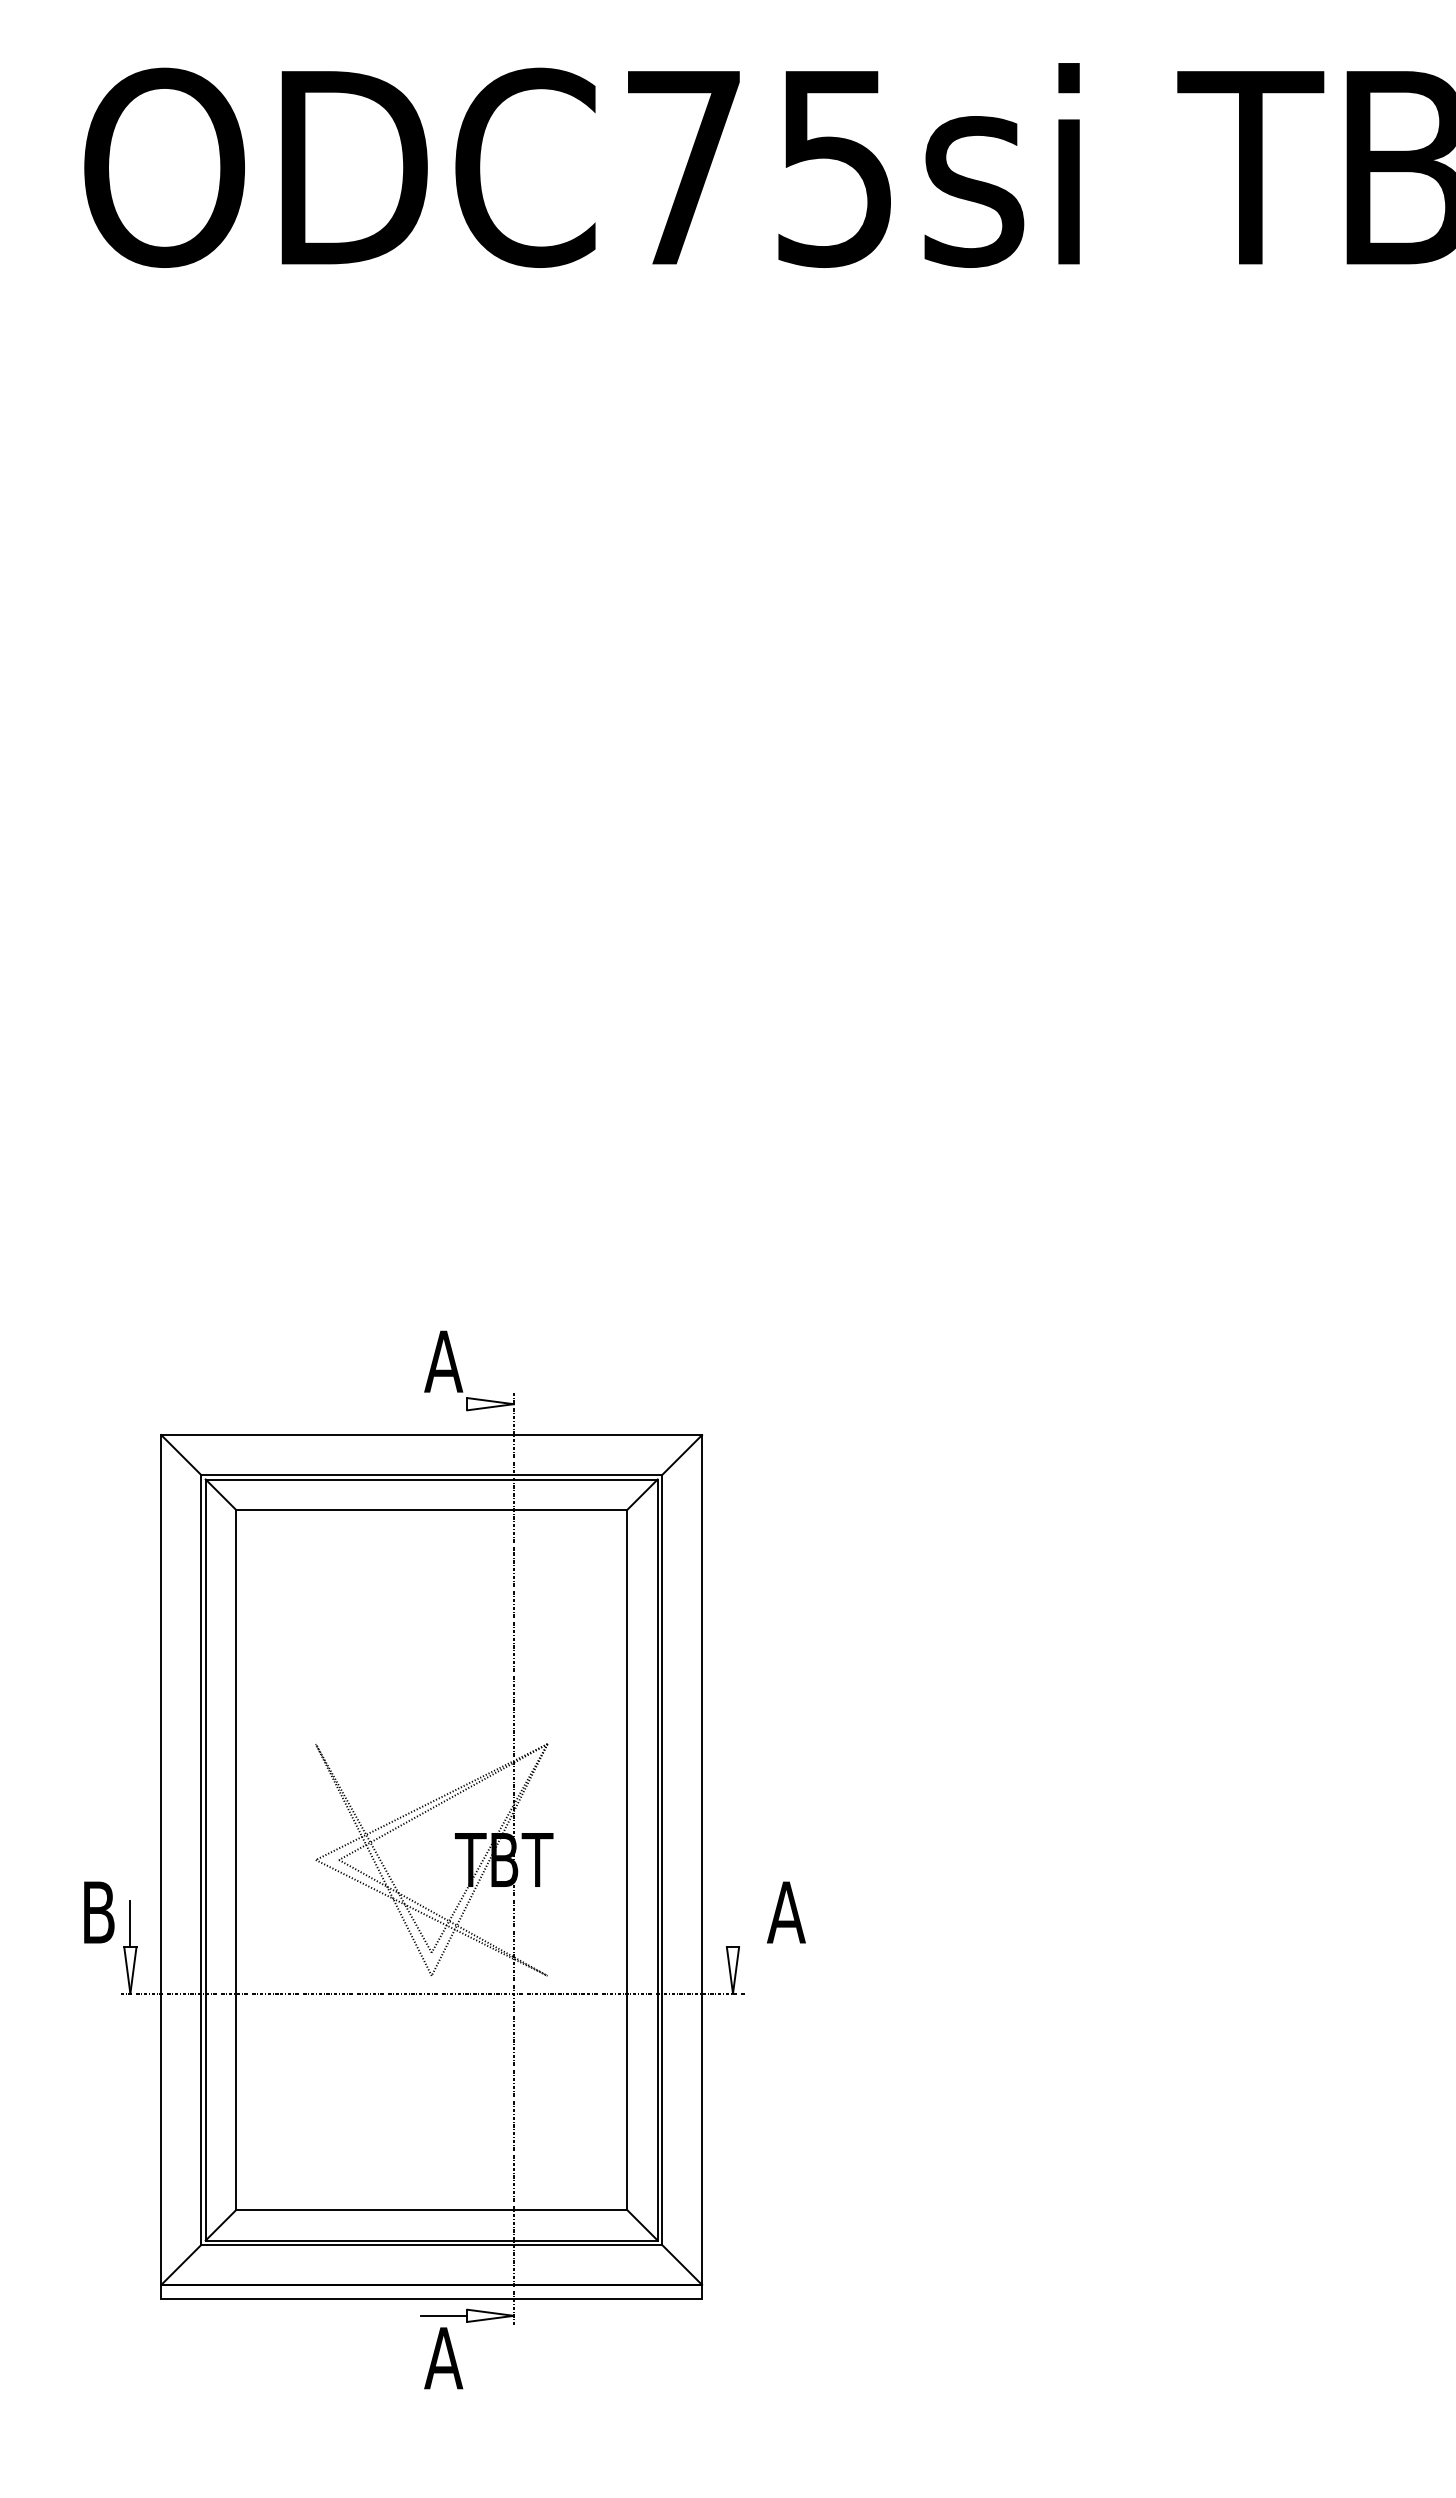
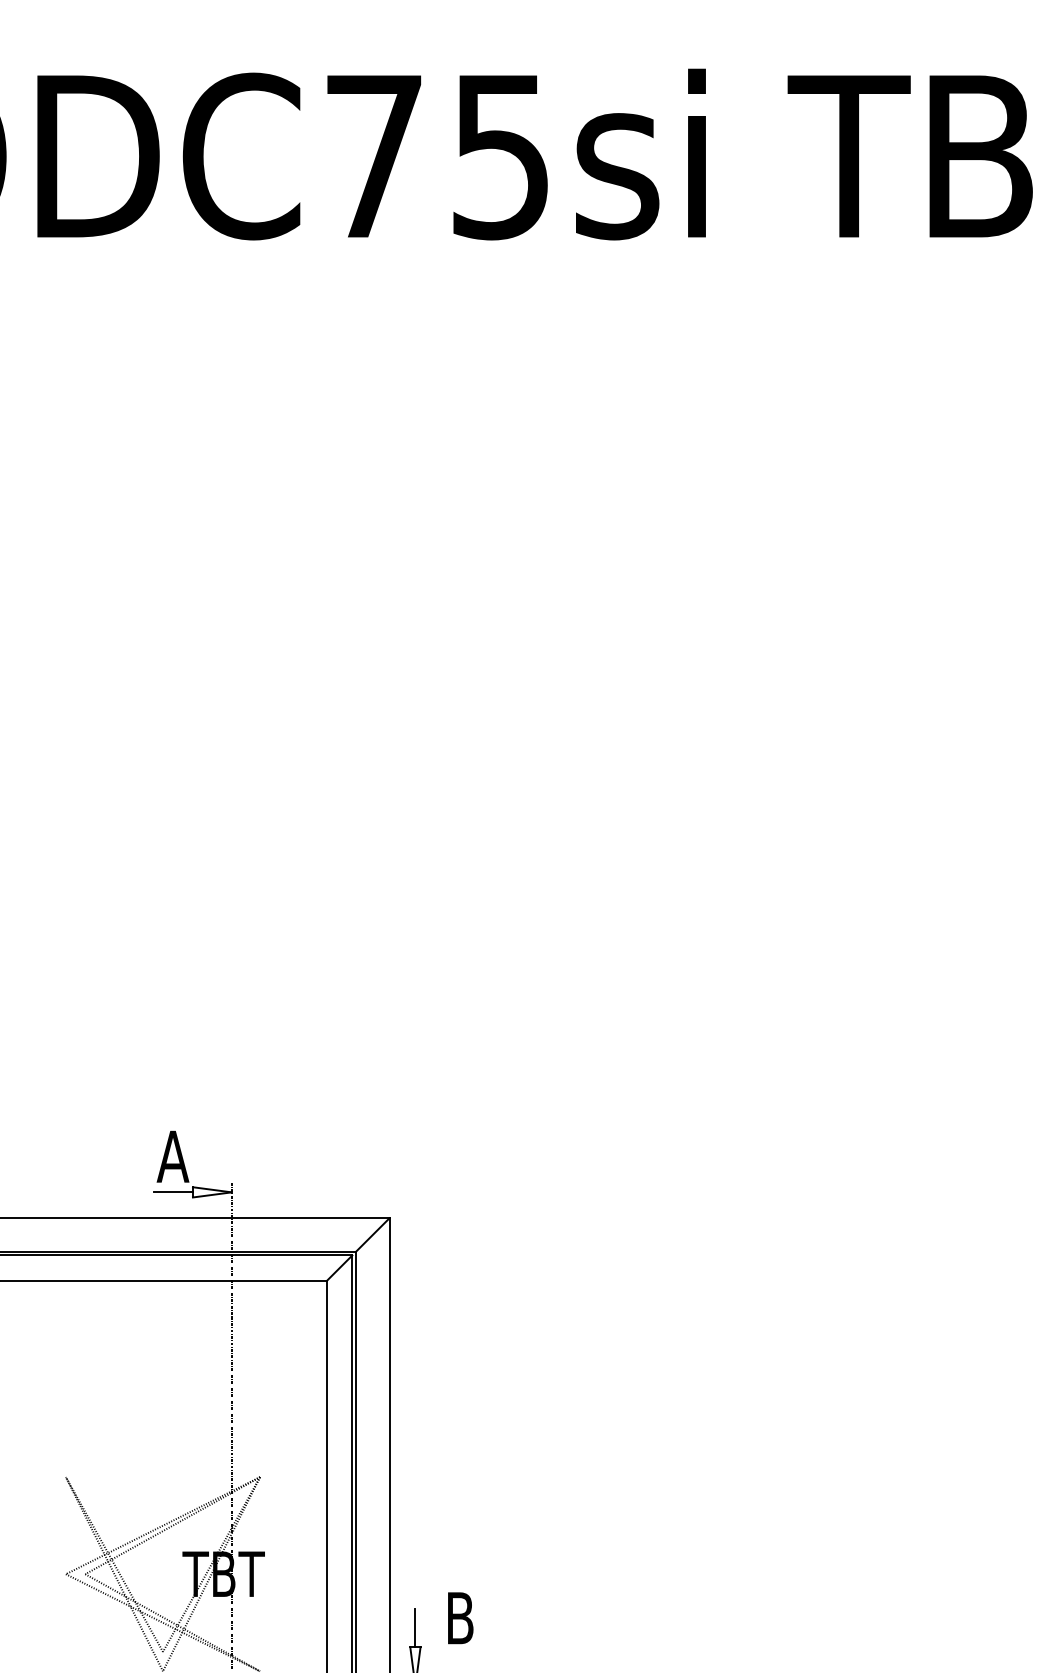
line: (444, 1404) -> (173, 1192), added
text: (786, 1912) -> (460, 1618), A -> B
line: (733, 1923) -> (415, 1627), added

